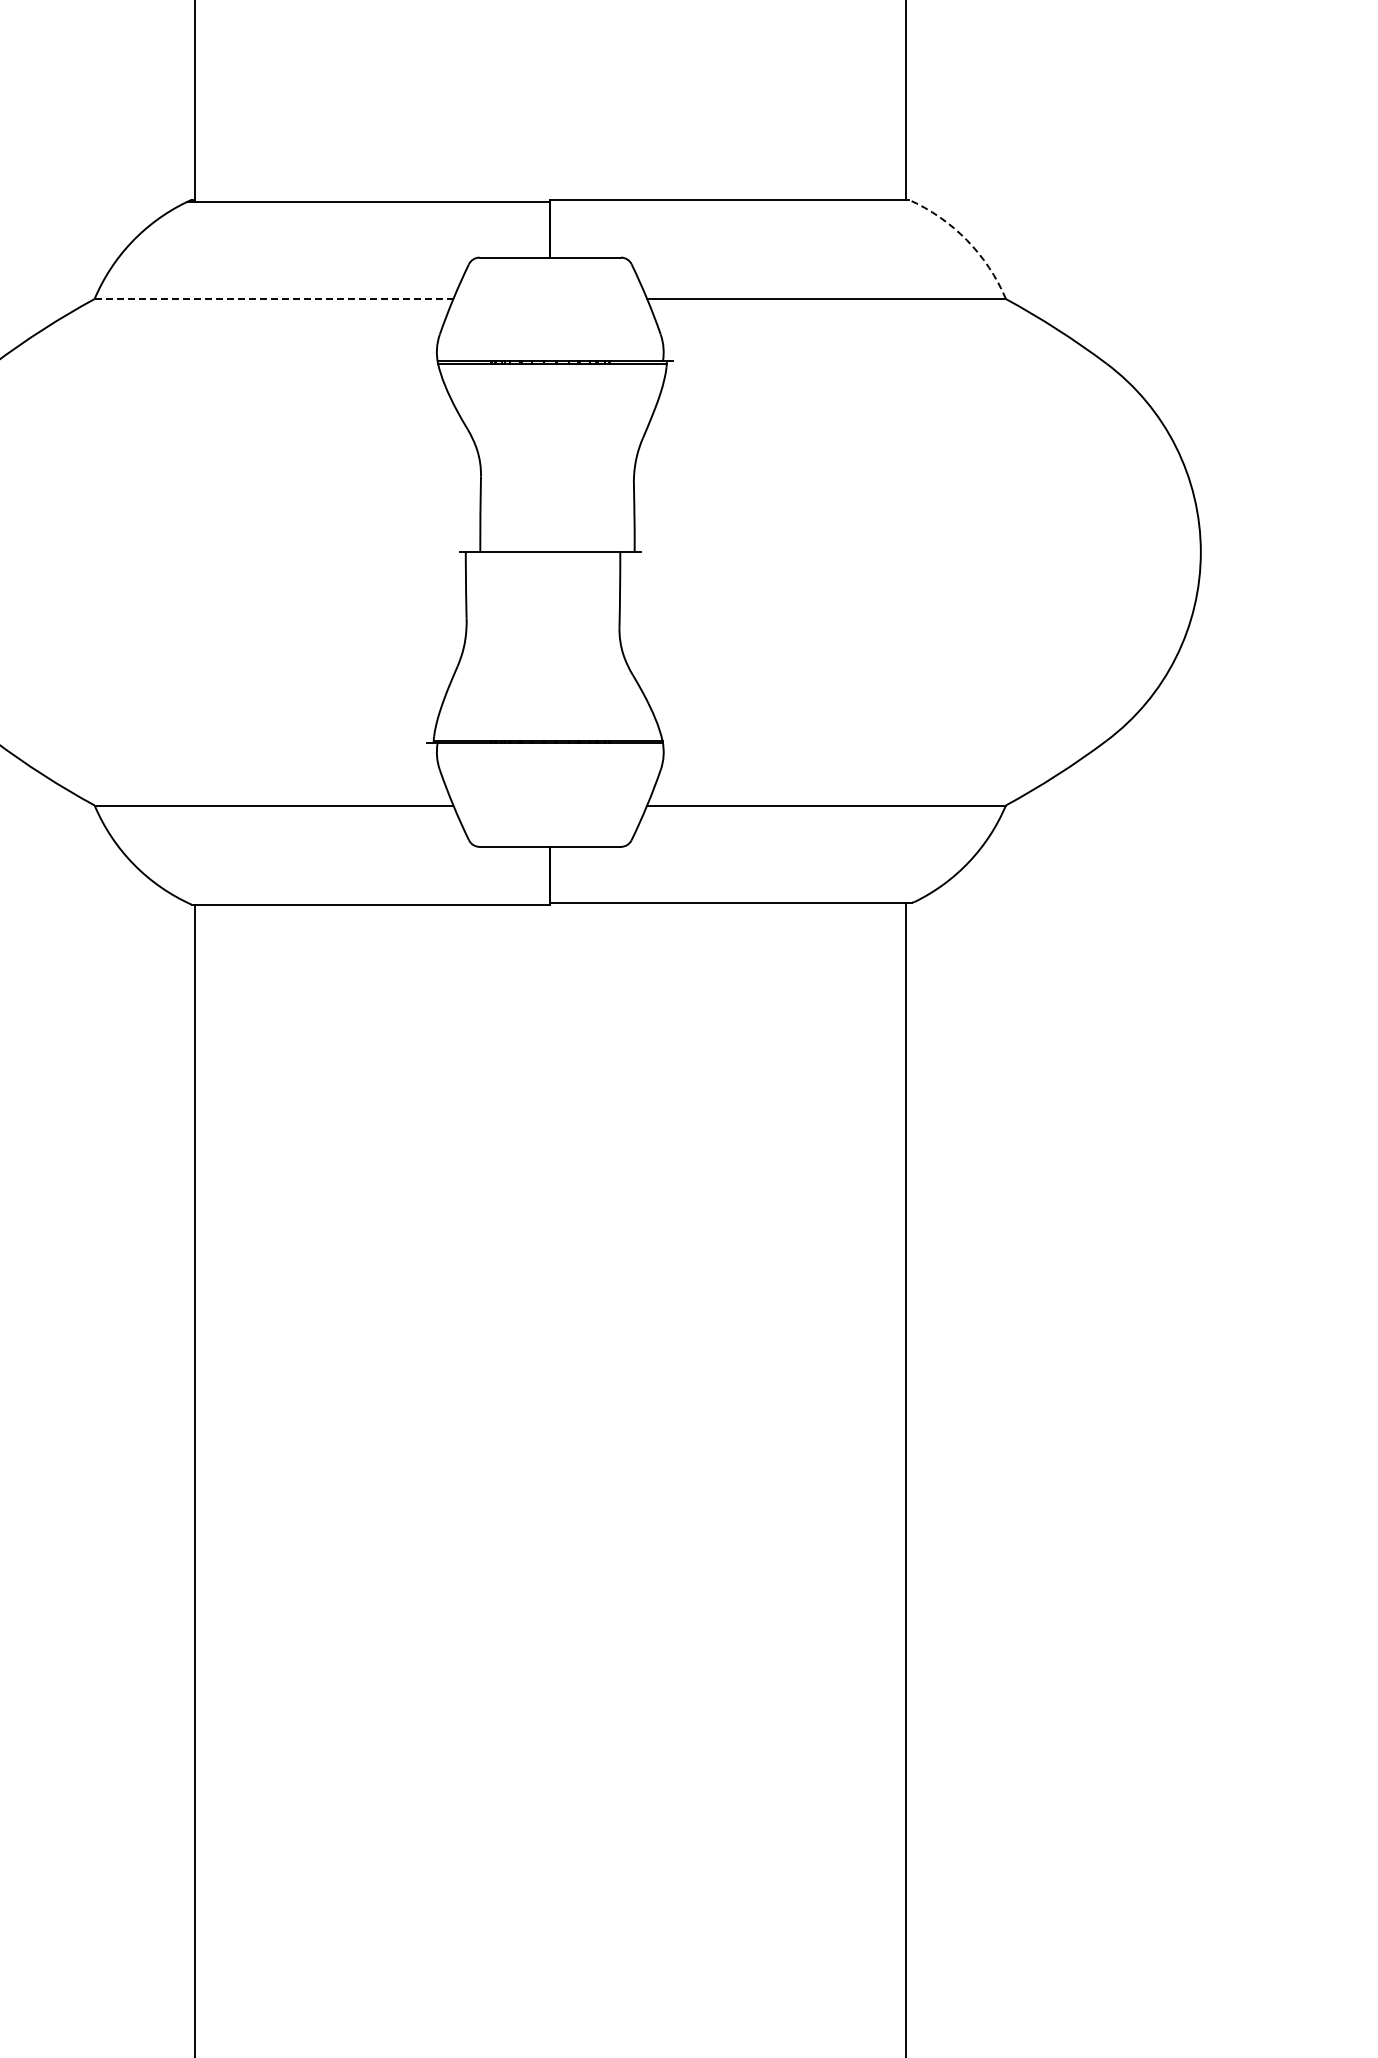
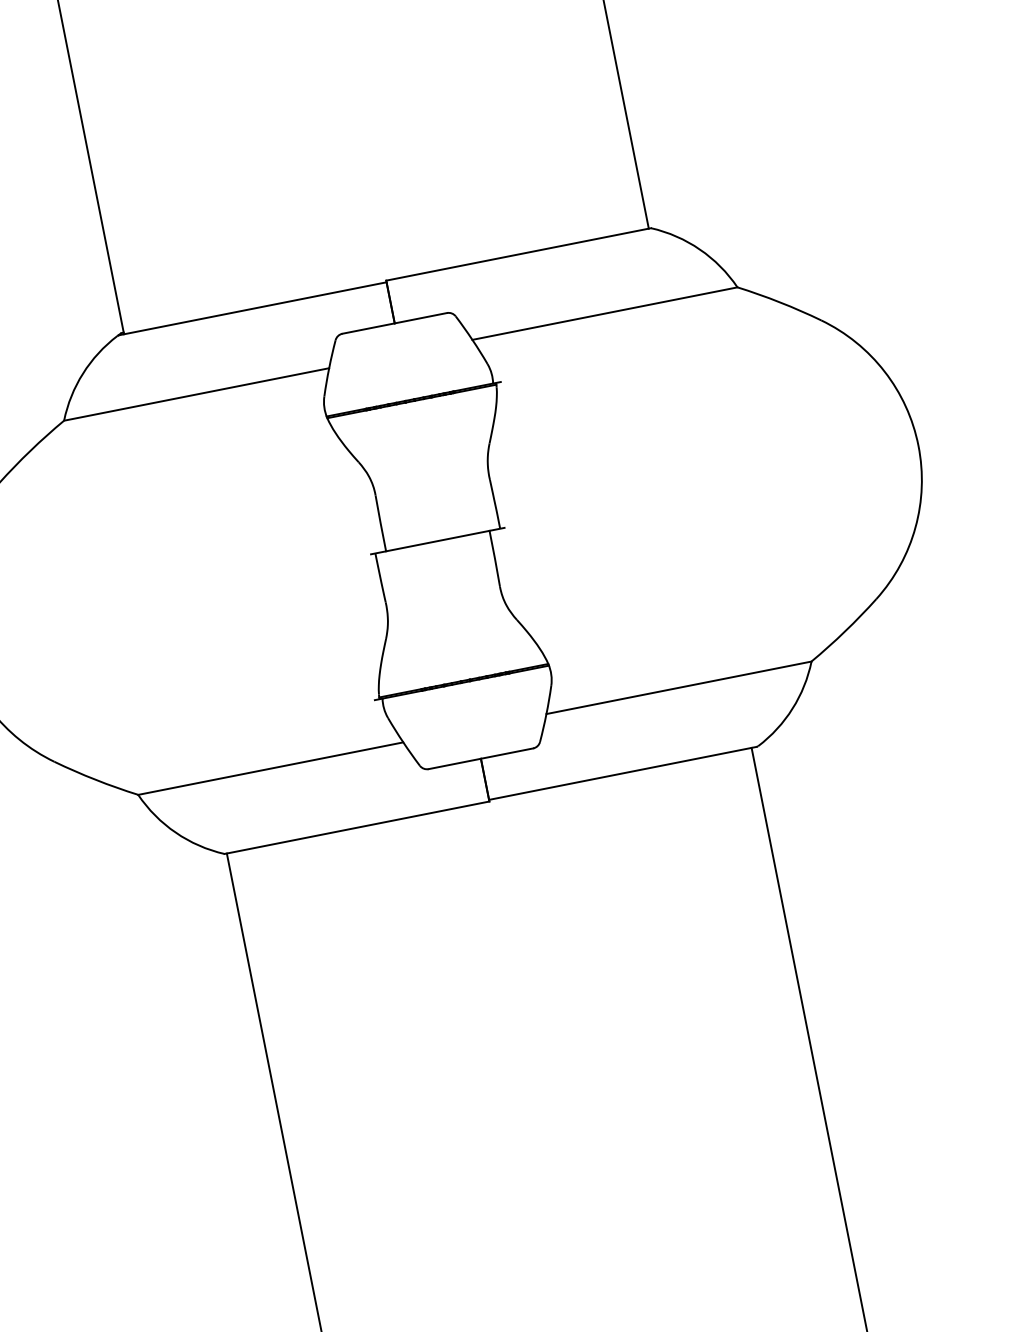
arc: (966, 240) -> (699, 249), dashed -> solid
line: (274, 299) -> (197, 394), dashed -> solid

